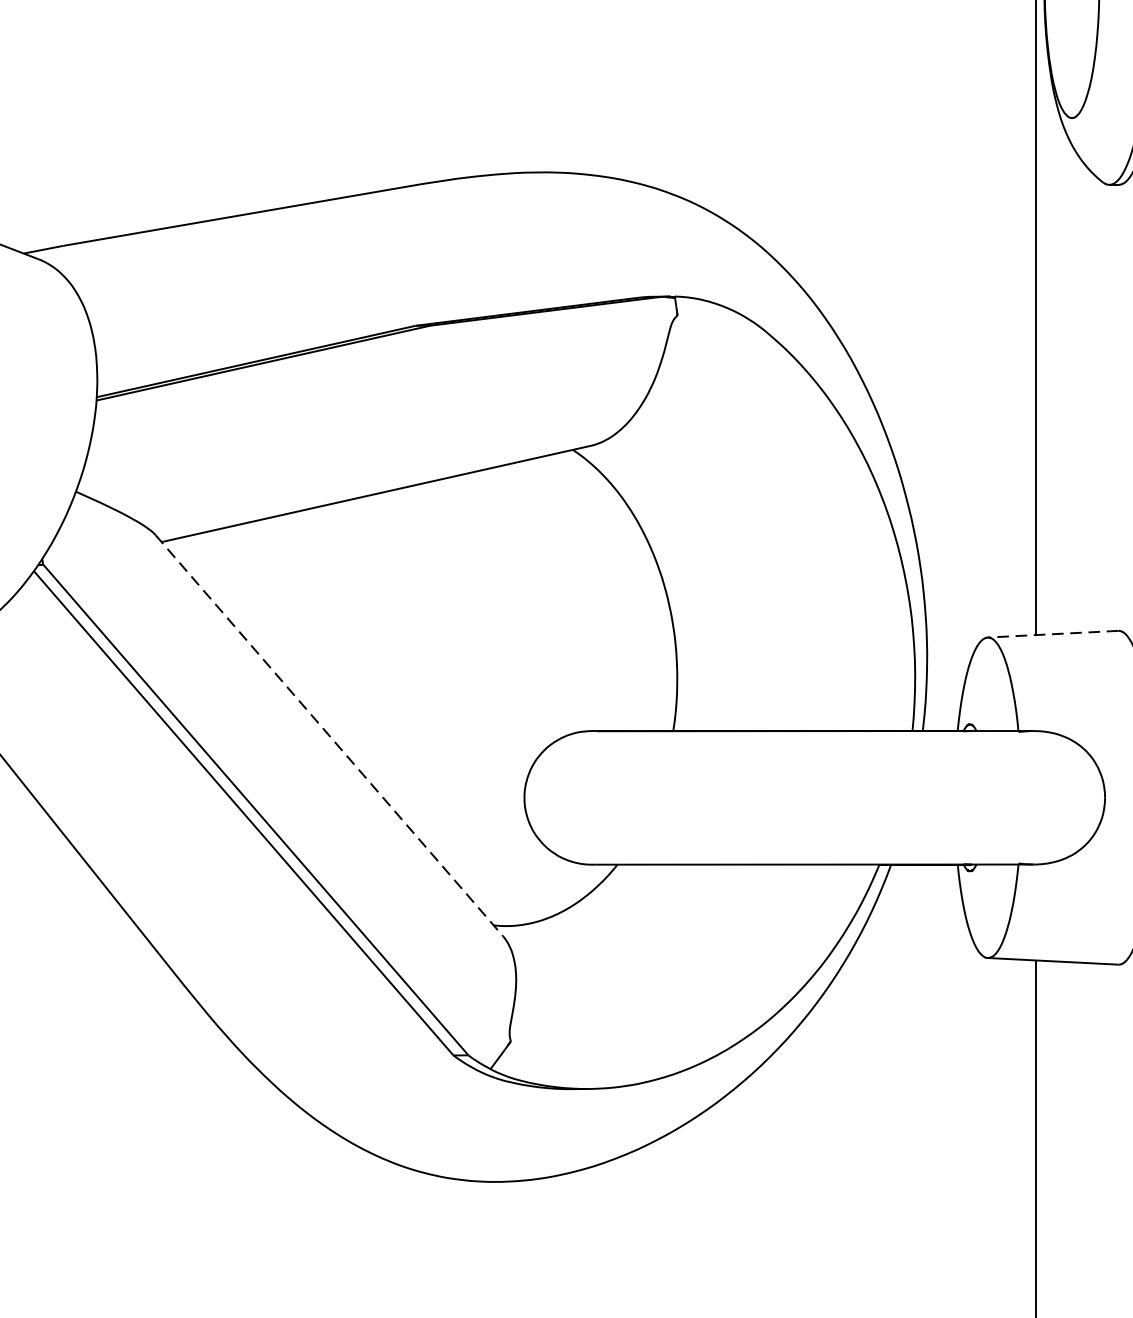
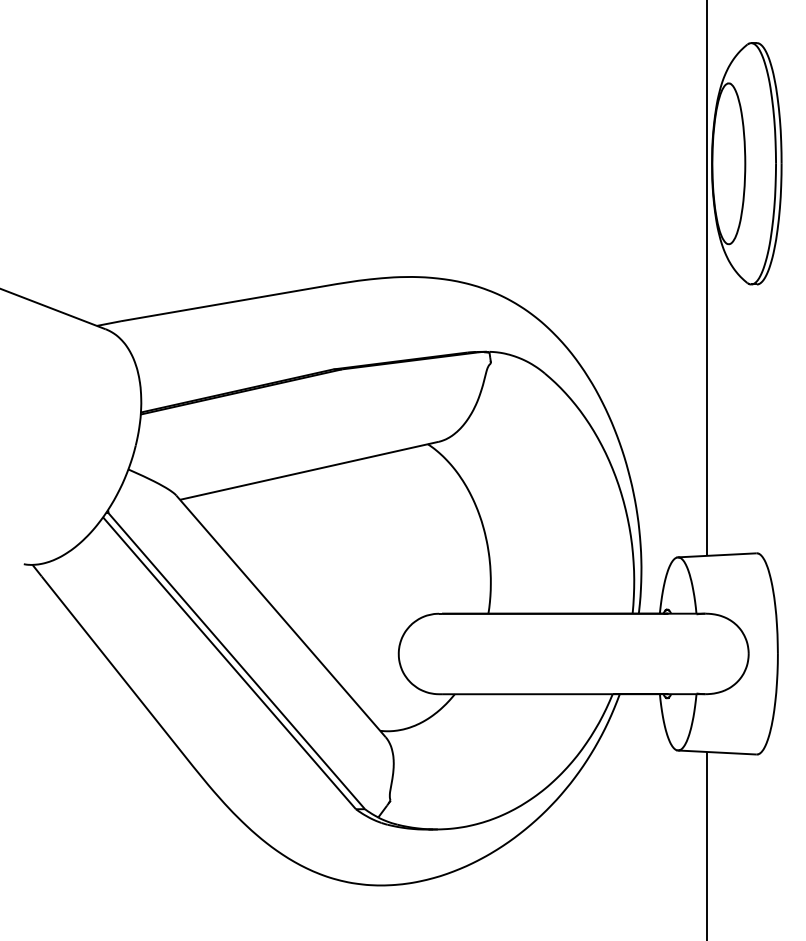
line: (1051, 634) -> (716, 555), dashed -> solid
line: (329, 735) -> (281, 616), dashed -> solid

